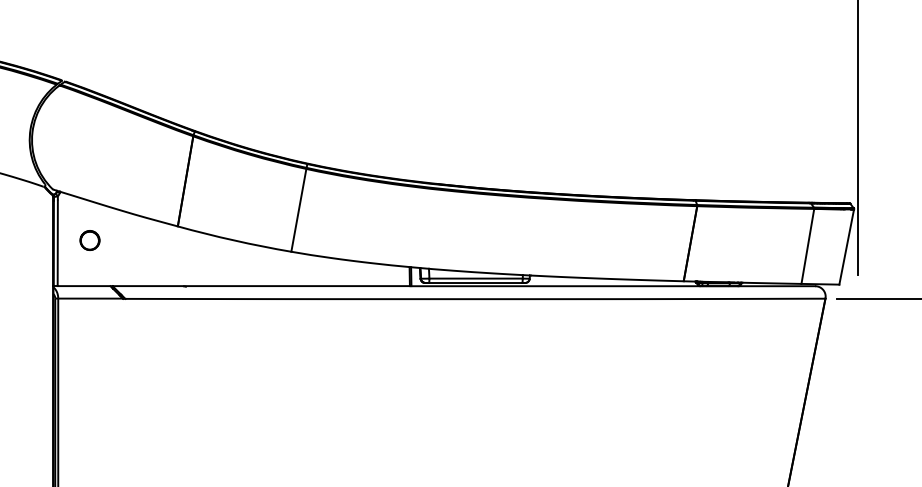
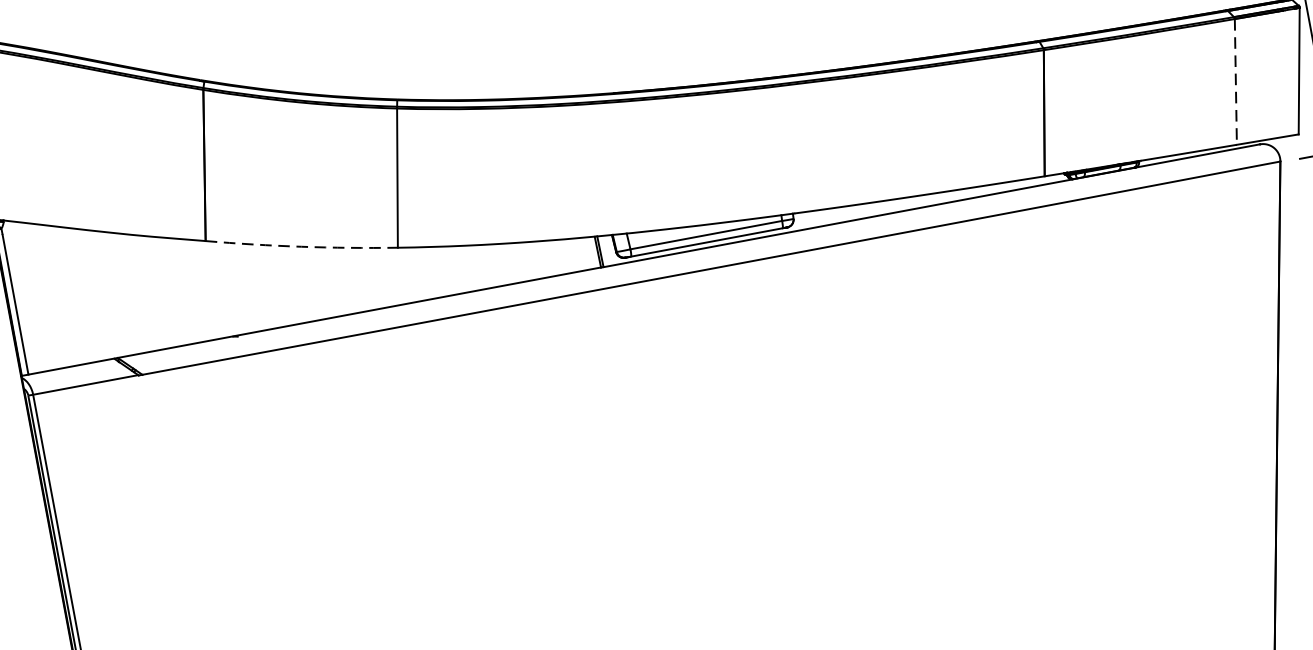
circle: (89, 240) -> (66, 290), removed
arc: (234, 240) -> (302, 246), solid -> dashed
line: (807, 246) -> (1235, 82), solid -> dashed

